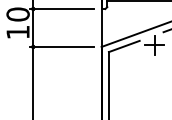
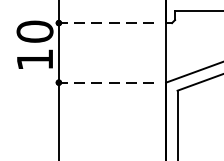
line: (61, 9) -> (103, 23), solid -> dashed
line: (61, 46) -> (103, 81), solid -> dashed

